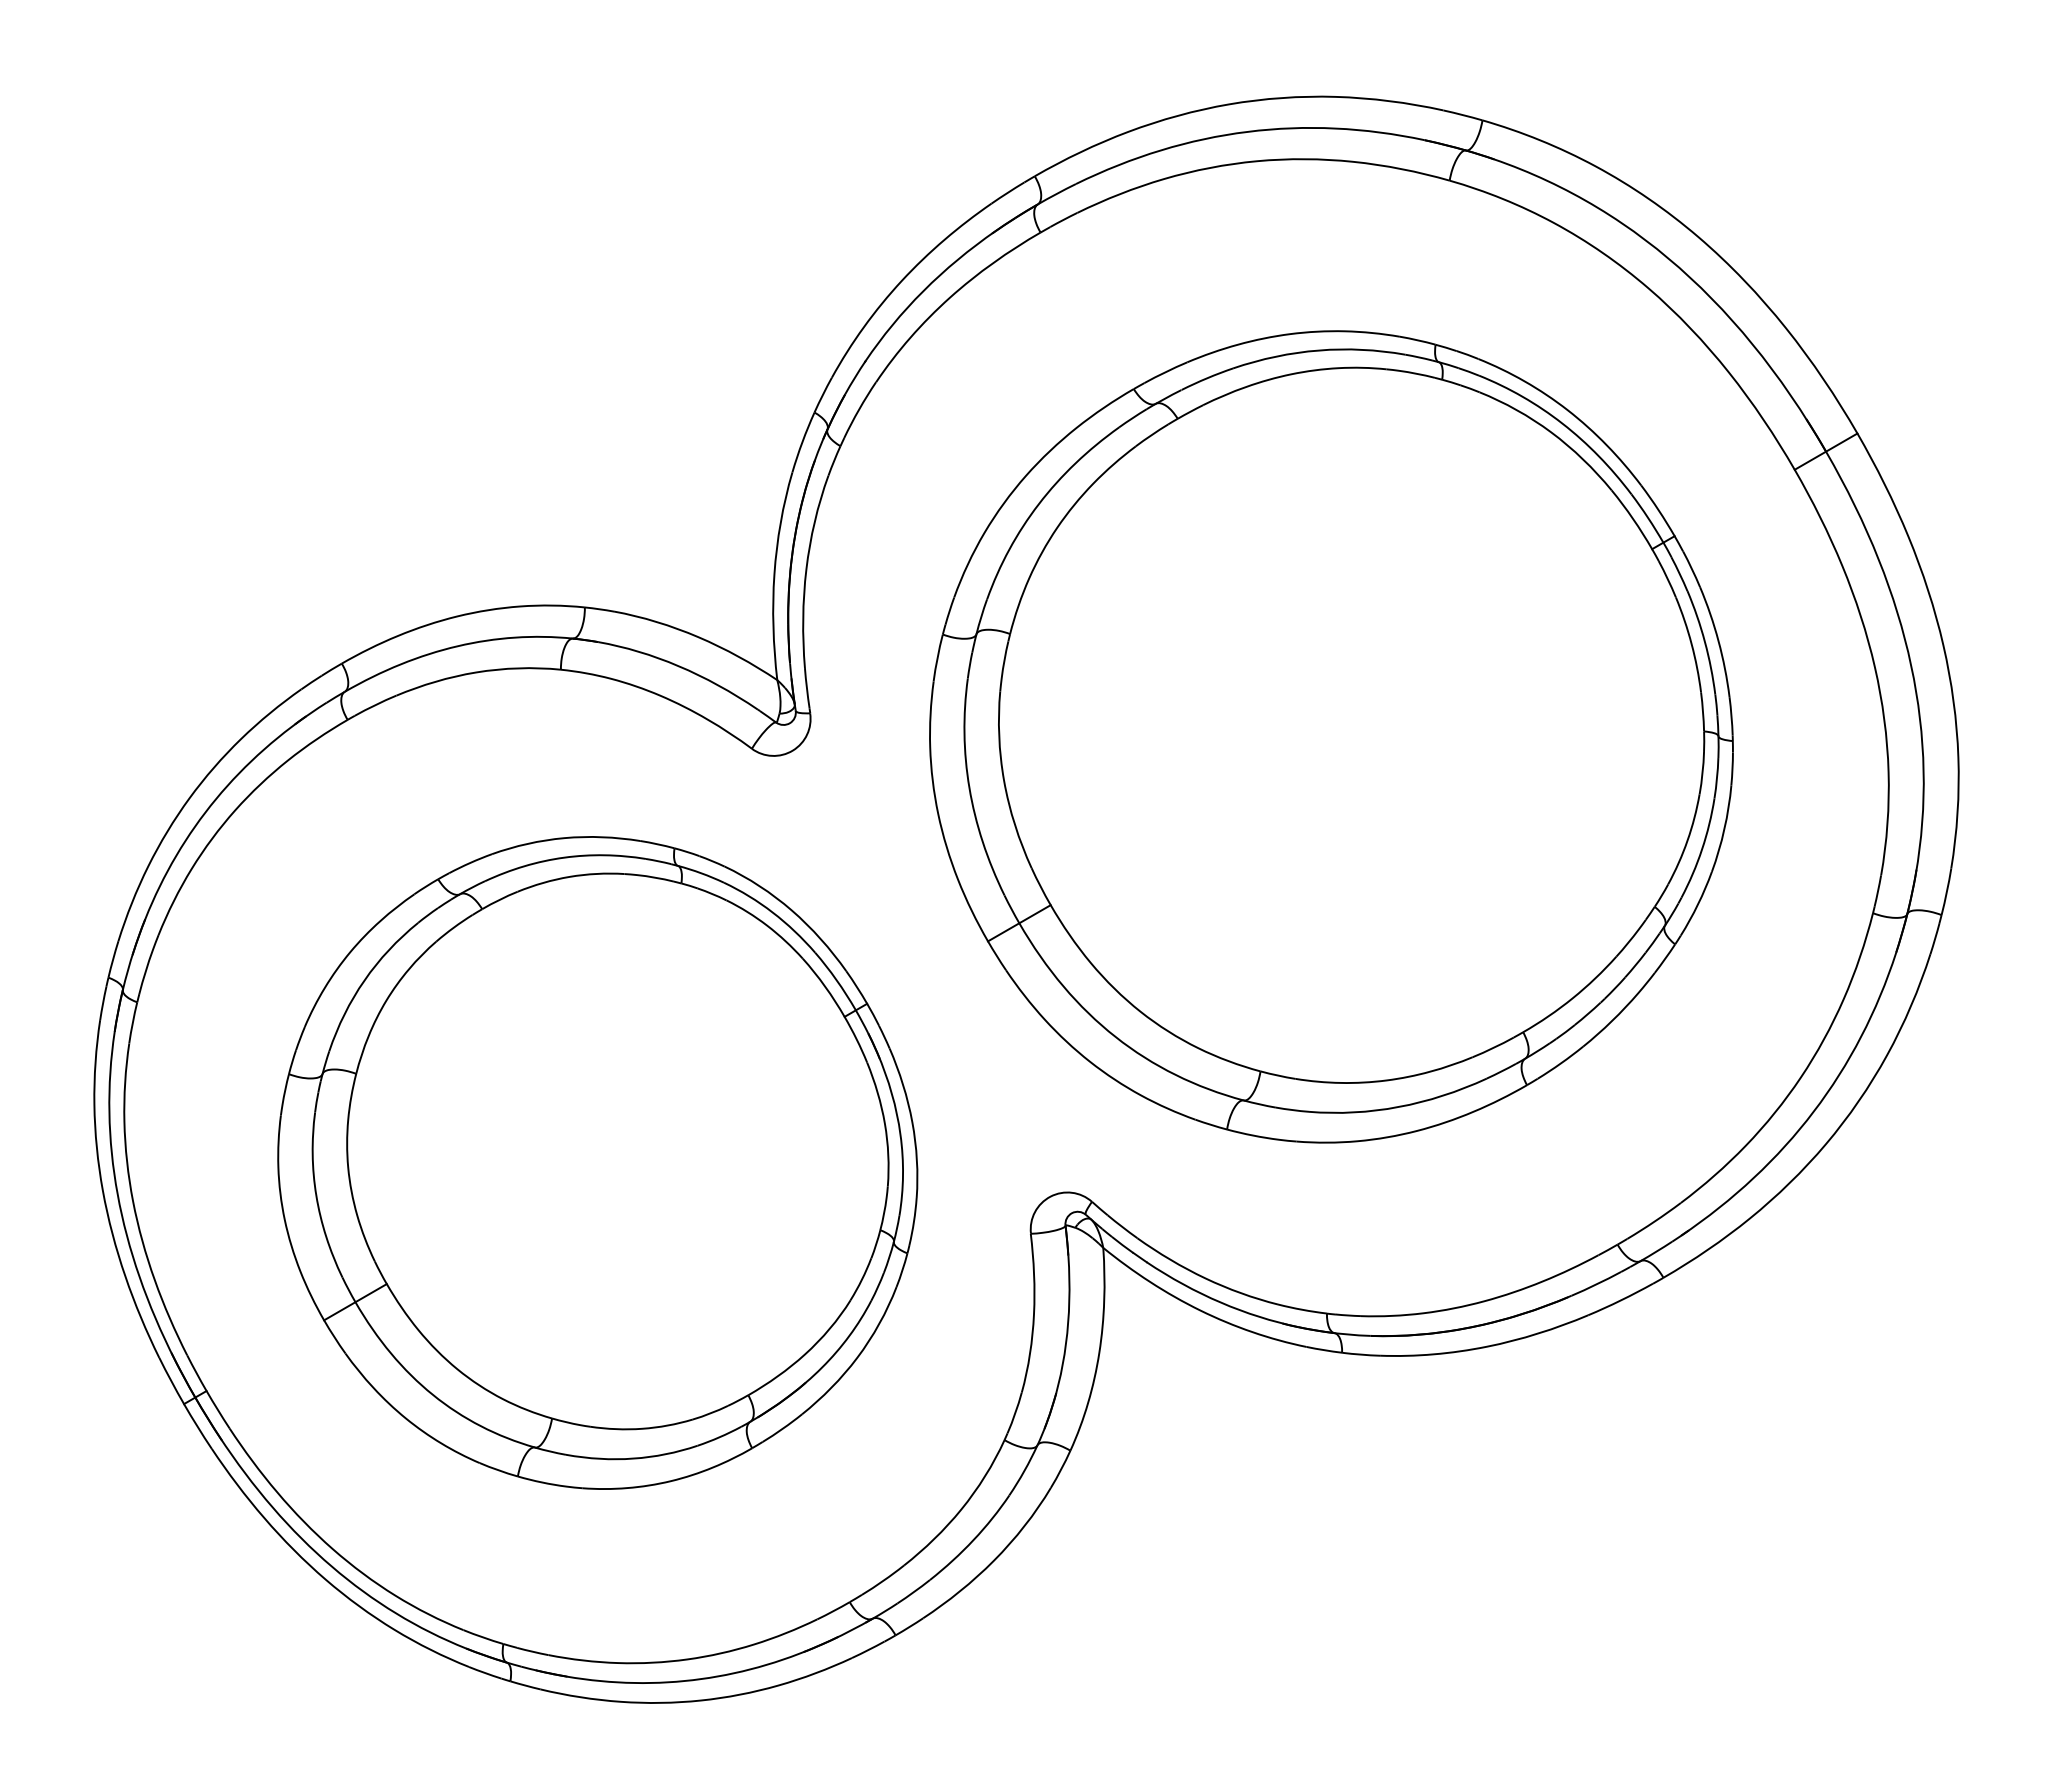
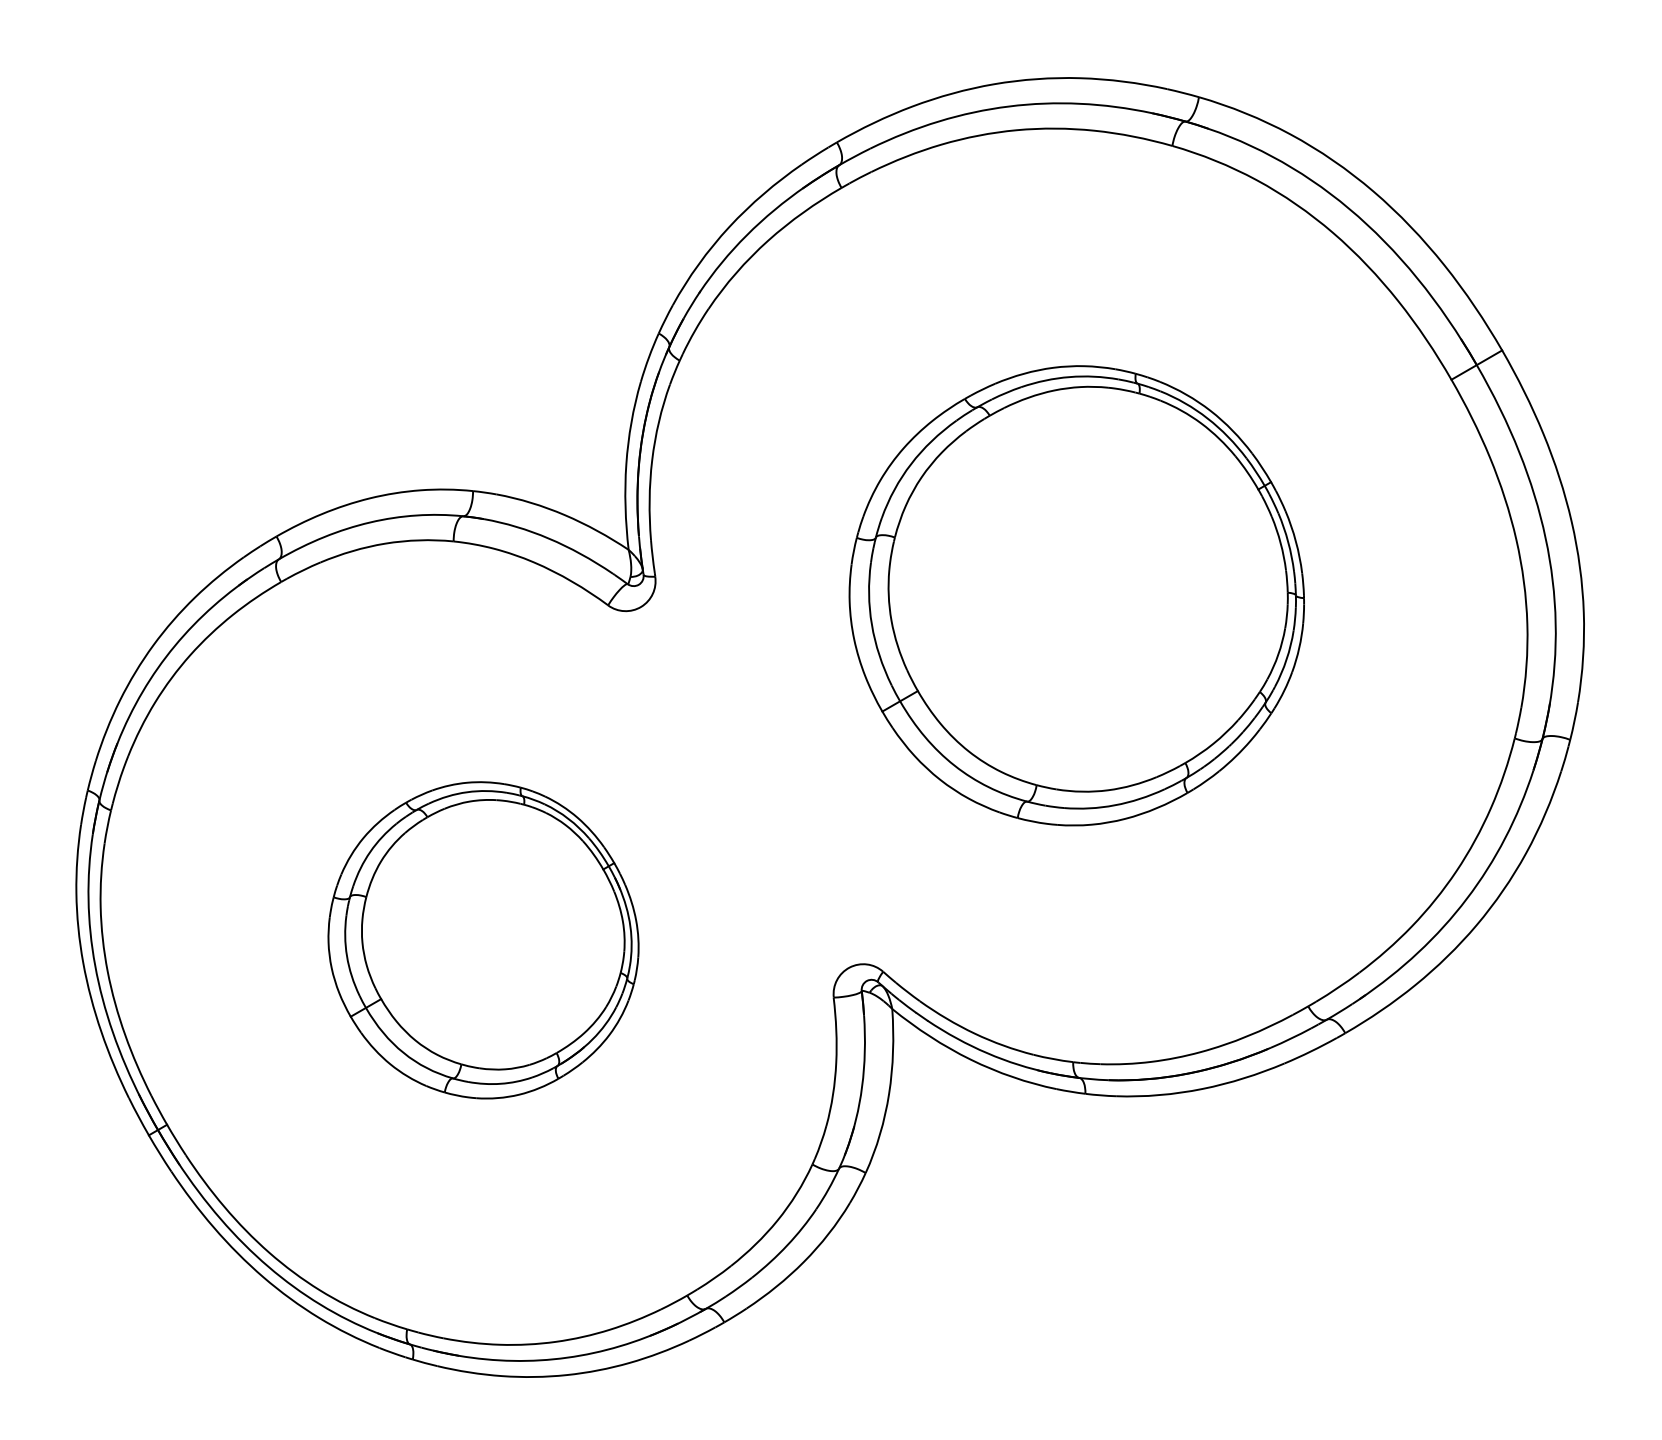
part: (1331, 736) -> (1076, 595), size x0.7
part: (597, 1162) -> (483, 939), size x0.6

